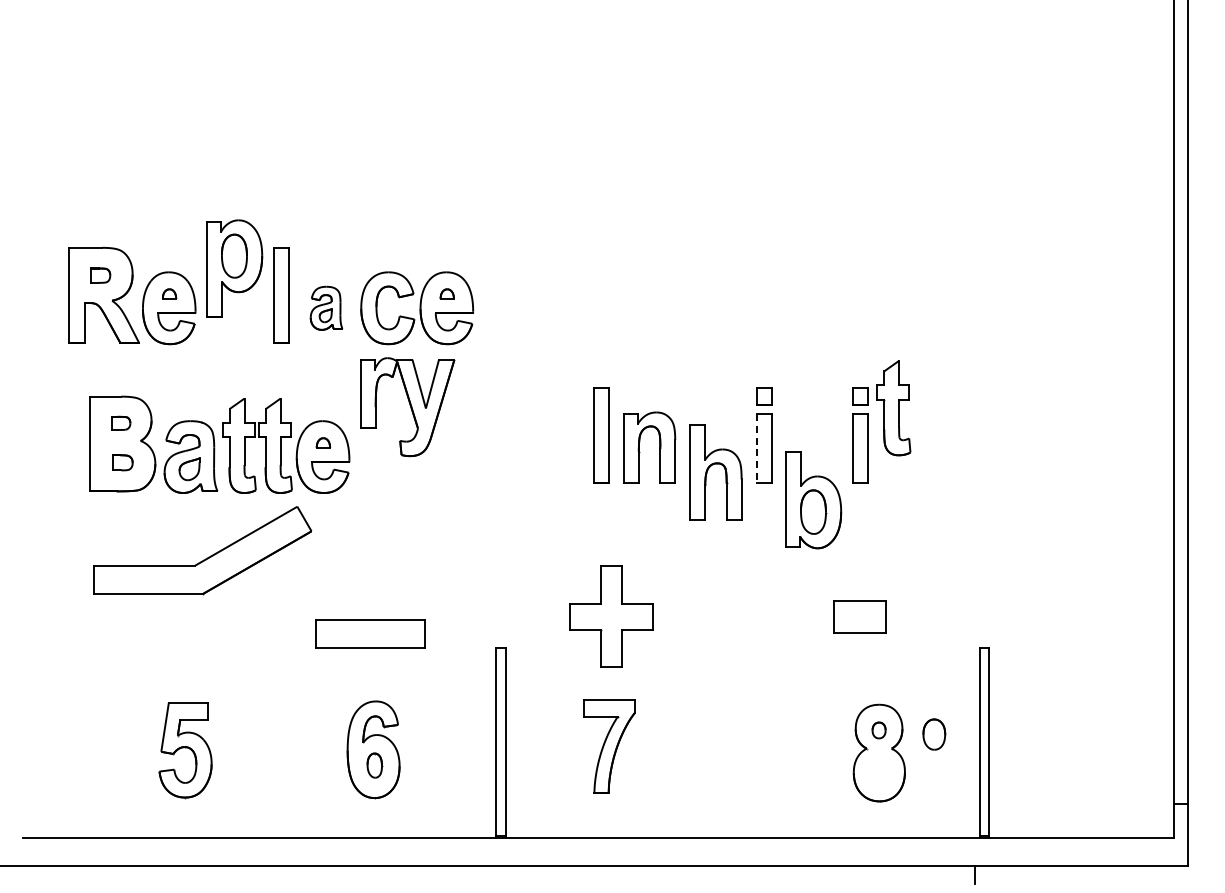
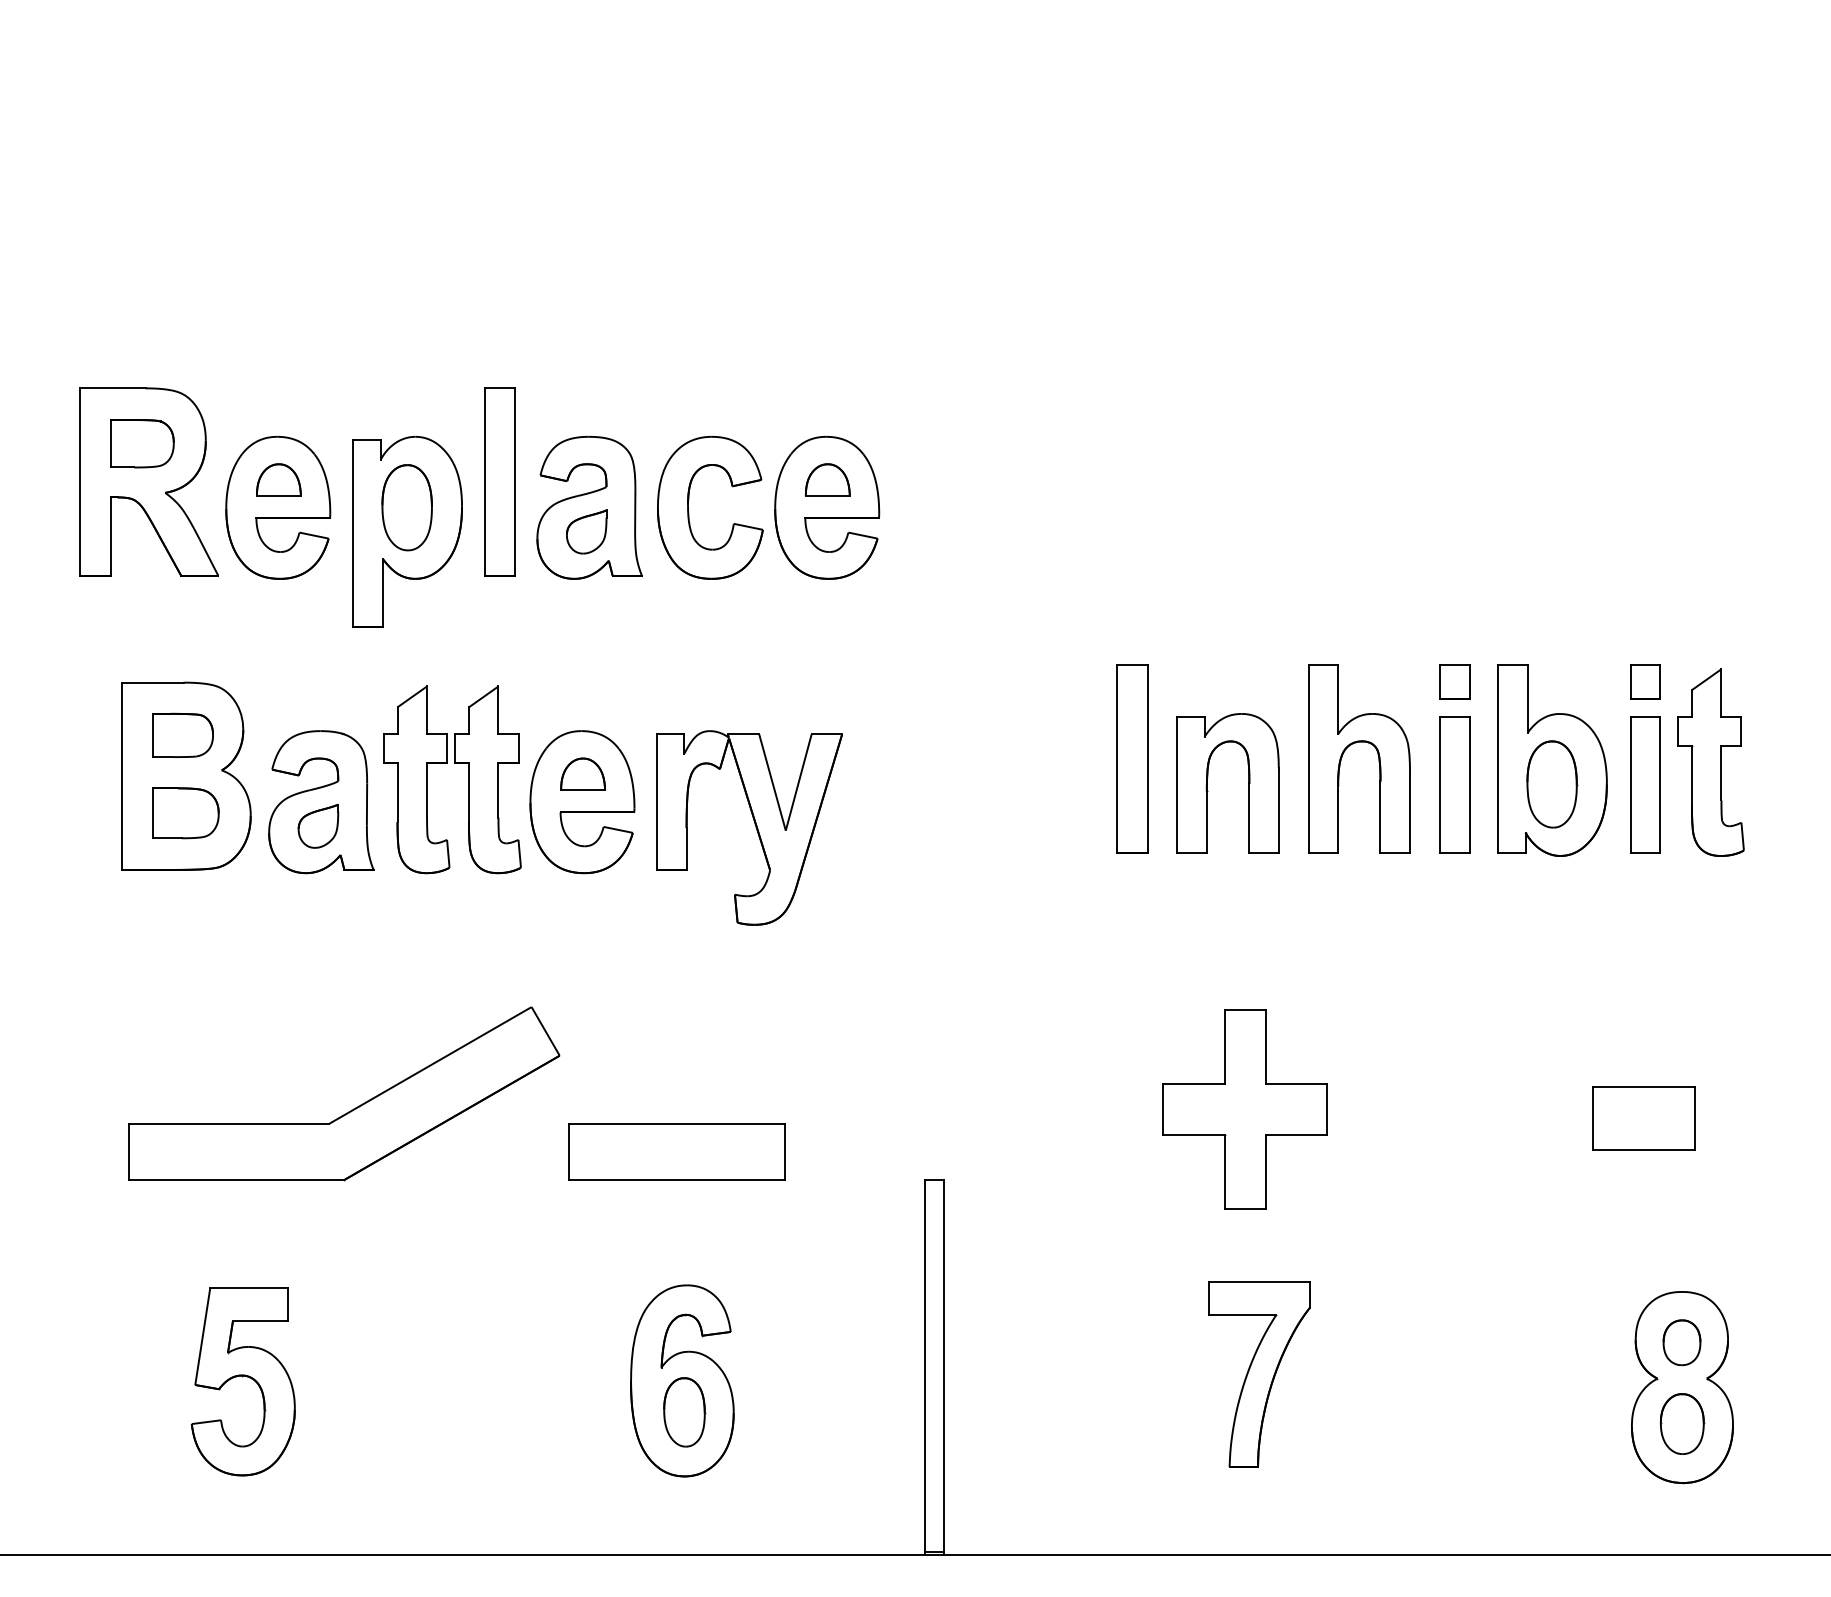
part: (234, 268) -> (407, 532), moved
part: (100, 275) -> (142, 443), size x1.67
part: (169, 293) -> (278, 478), size x1.67
part: (447, 293) -> (828, 478), size x1.67
part: (326, 308) -> (589, 508), size x1.67
part: (407, 407) -> (749, 828), moved
part: (893, 408) -> (1710, 763), moved
part: (121, 423) -> (183, 735), size x1.67
part: (323, 442) -> (583, 773), size x1.67
line: (756, 448) -> (1439, 785), dashed -> solid
part: (122, 462) -> (185, 812), size x1.67
part: (710, 467) -> (1348, 749), moved
part: (813, 500) -> (1552, 761), moved
part: (208, 556) -> (355, 1105), moved
part: (611, 616) -> (1245, 1109), moved
part: (878, 730) -> (1680, 1342), size x1.43
part: (934, 734) -> (1682, 1423), moved
part: (609, 746) -> (1259, 1374), moved
part: (185, 750) -> (243, 1382), moved
part: (374, 765) -> (684, 1412), size x1.43

